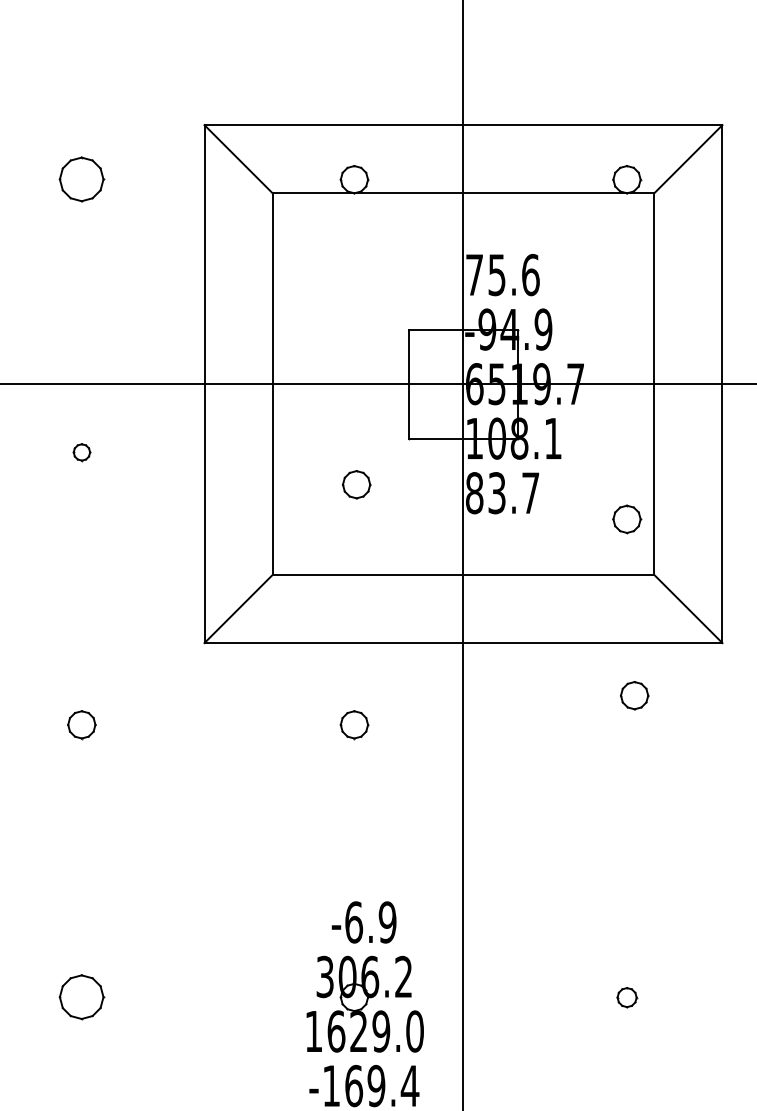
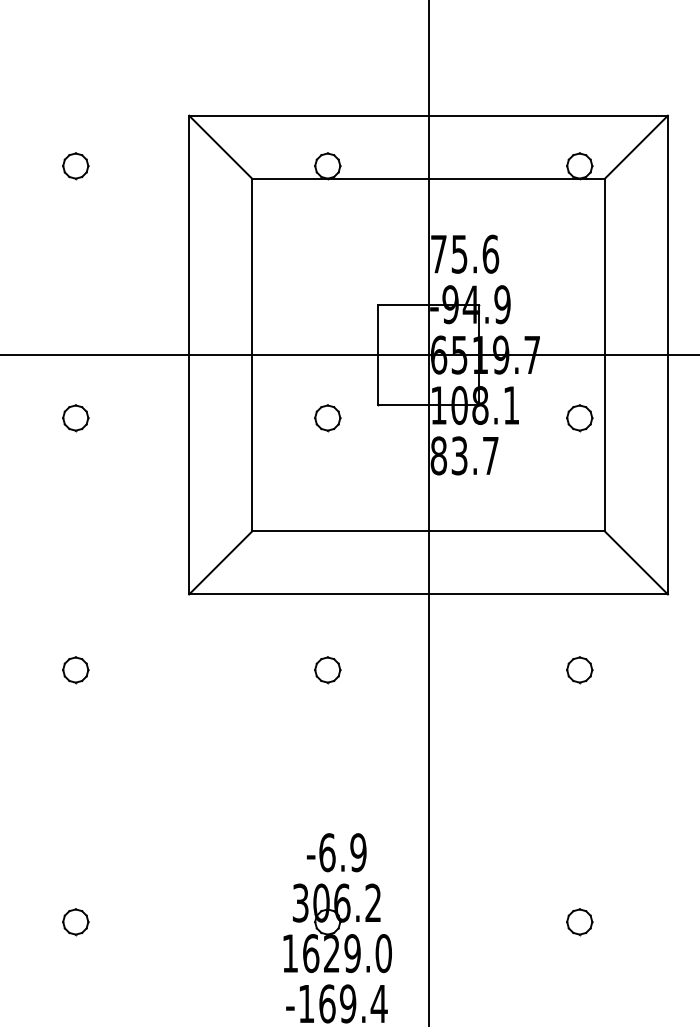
part: (81, 180) -> (75, 166), size x0.62
part: (81, 452) -> (75, 418), size x1.67
part: (356, 485) -> (327, 418), moved
part: (626, 519) -> (579, 418), moved
part: (634, 696) -> (579, 670), moved
part: (81, 997) -> (75, 922), size x0.62
part: (626, 997) -> (579, 922), size x1.43

